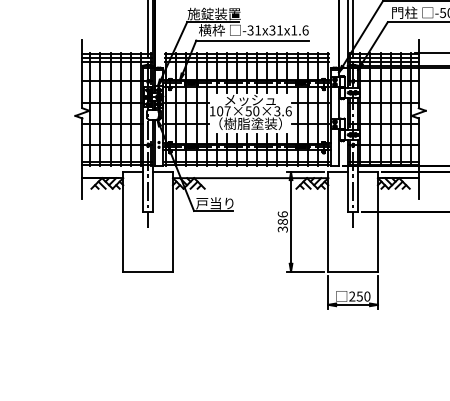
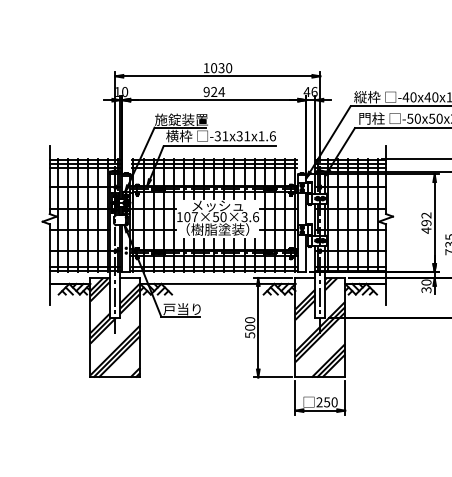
hatch: (148, 221) -> (115, 327), added
text: (282, 221) -> (249, 327), 386 -> 500
hatch: (353, 221) -> (320, 327), added

